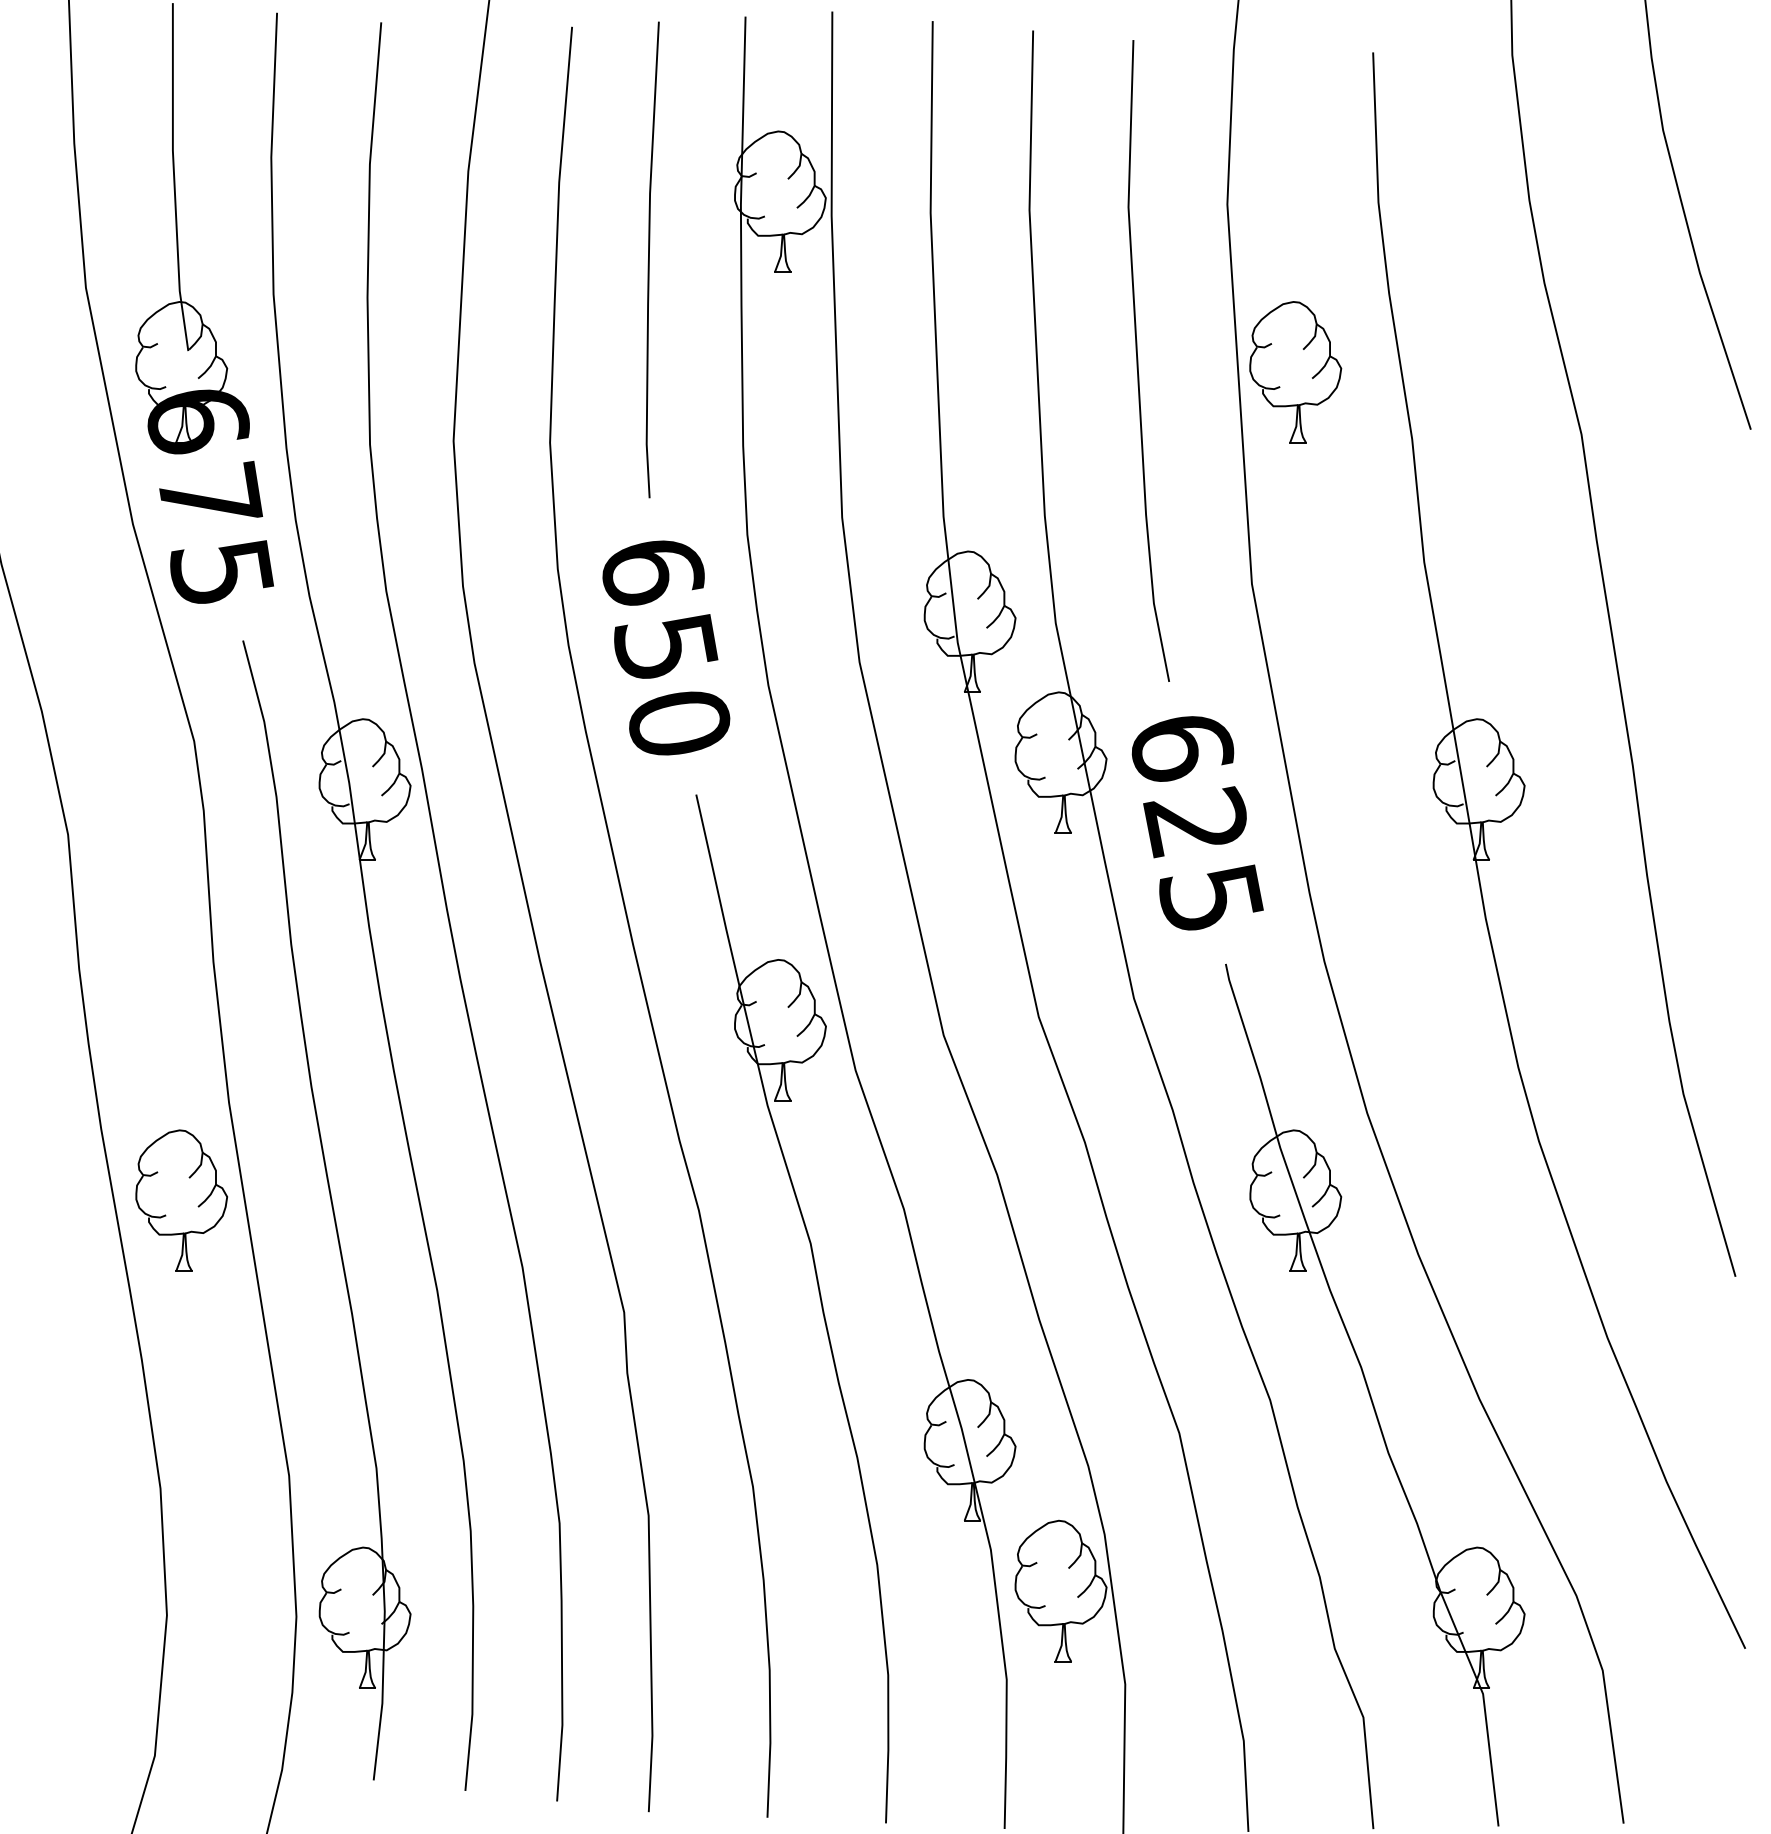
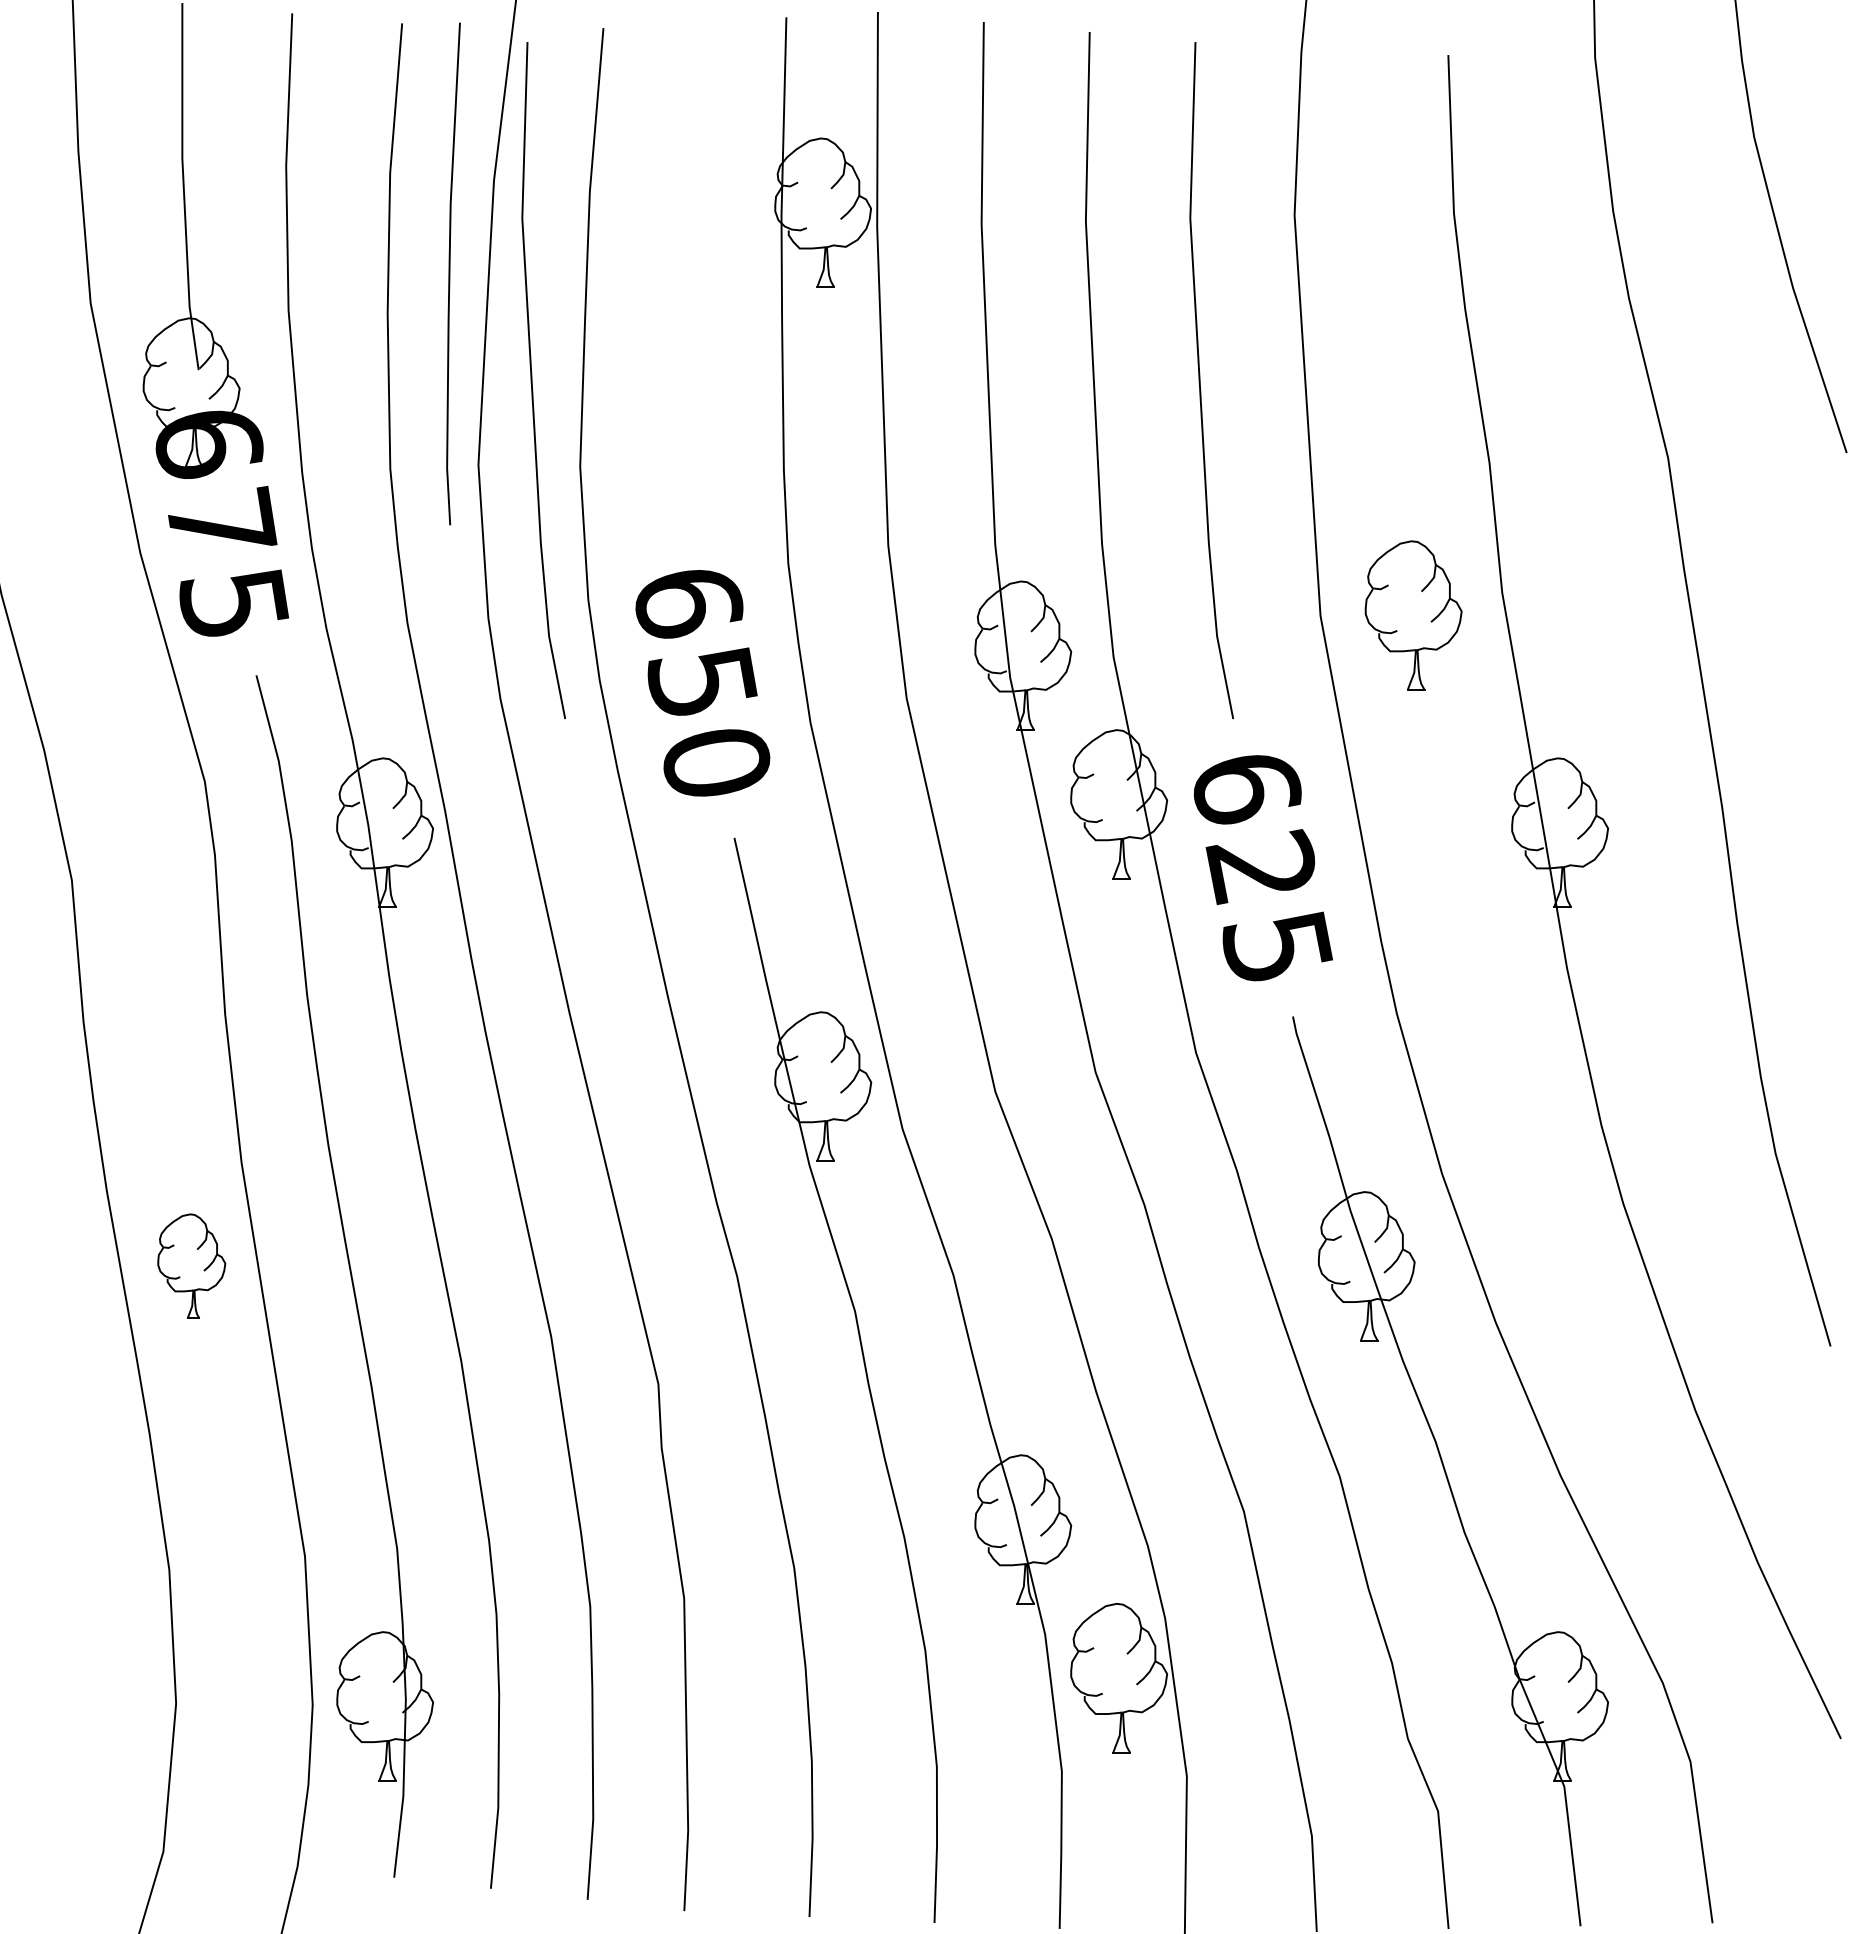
line: (649, 259) -> (450, 273), moved
curve: (504, 360) -> (532, 380), added
part: (1295, 372) -> (1413, 615), moved
part: (181, 1200) -> (191, 1266), size x0.7

